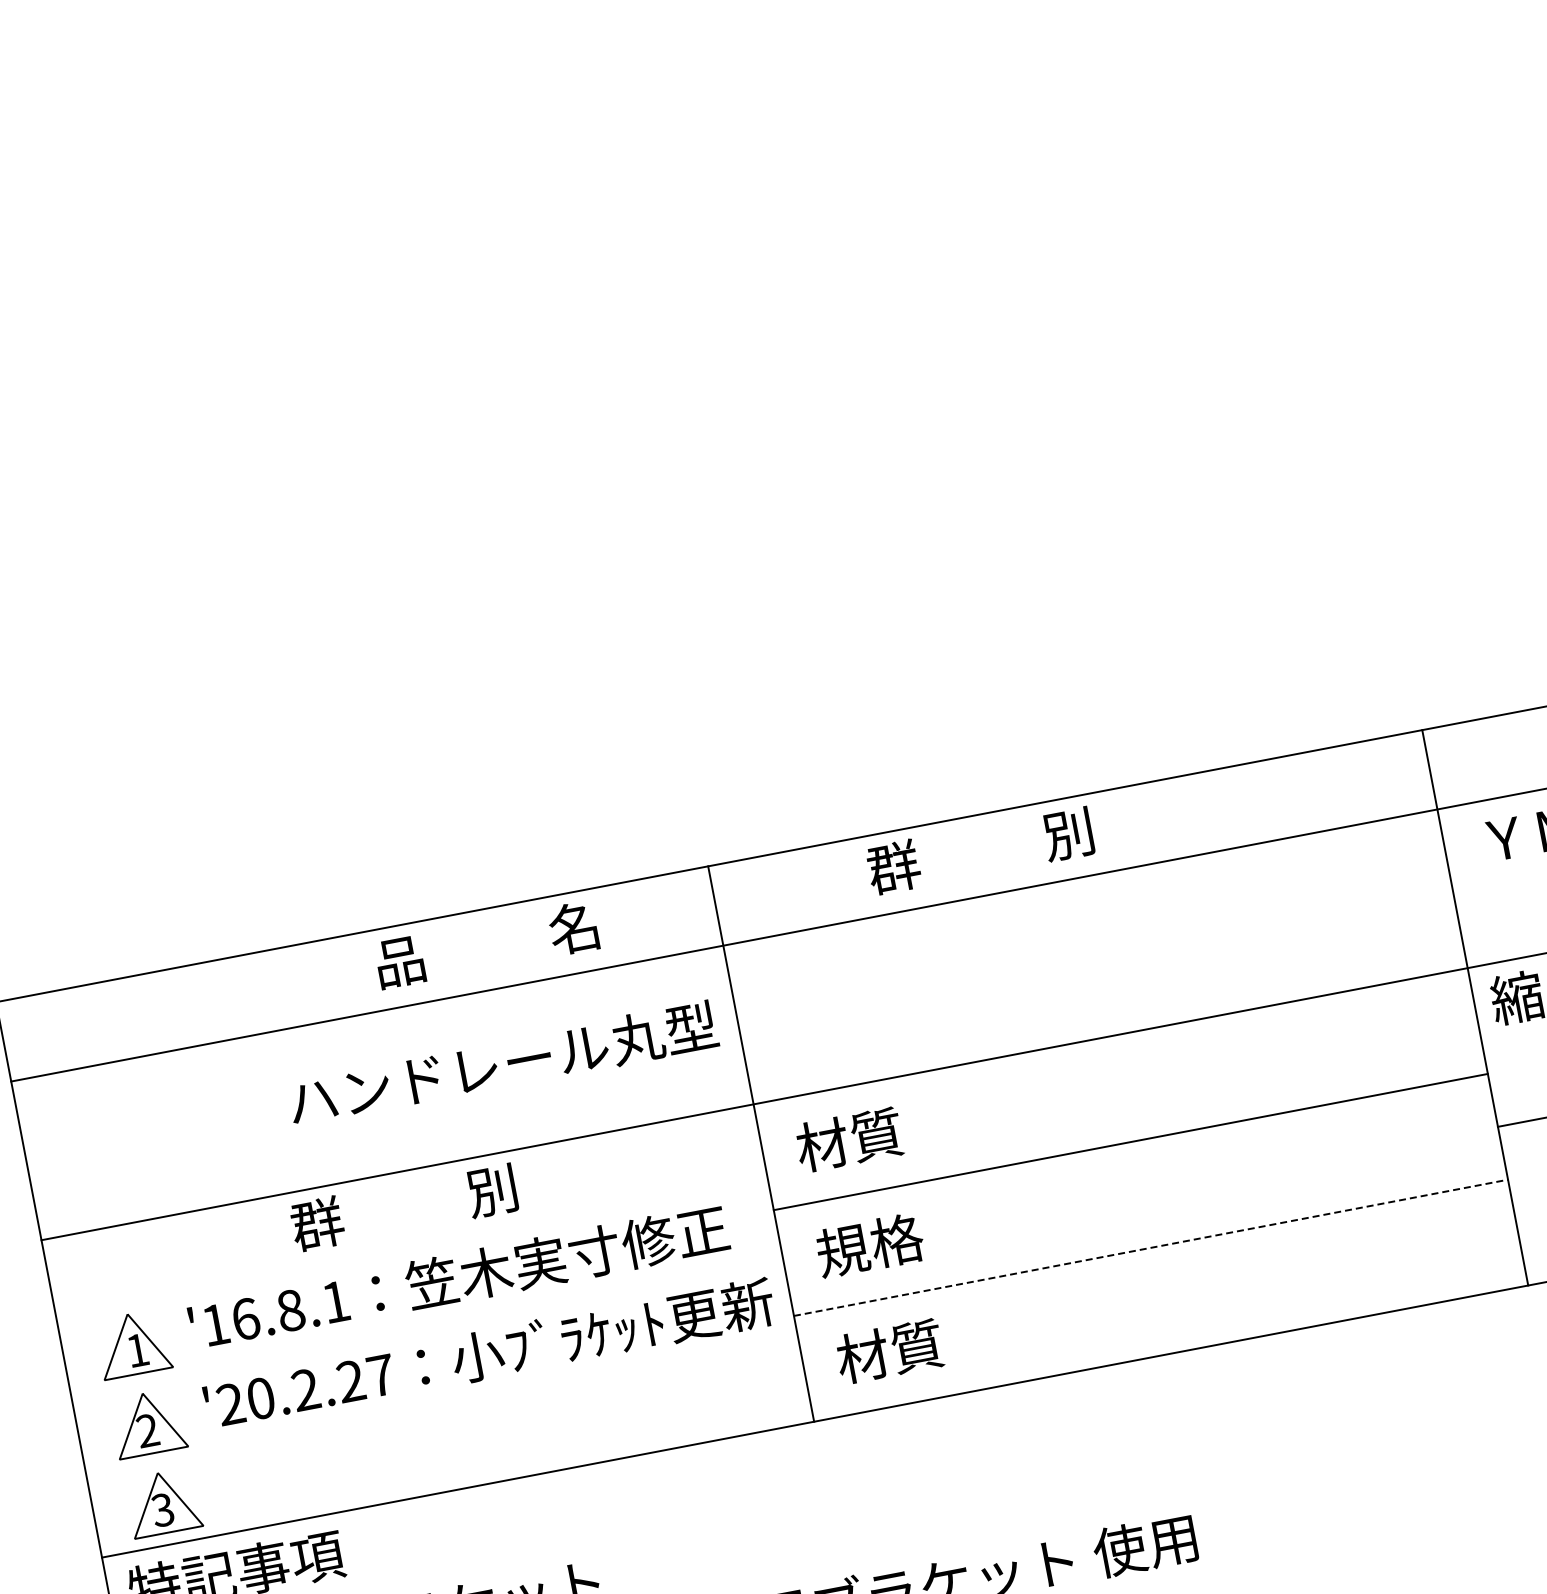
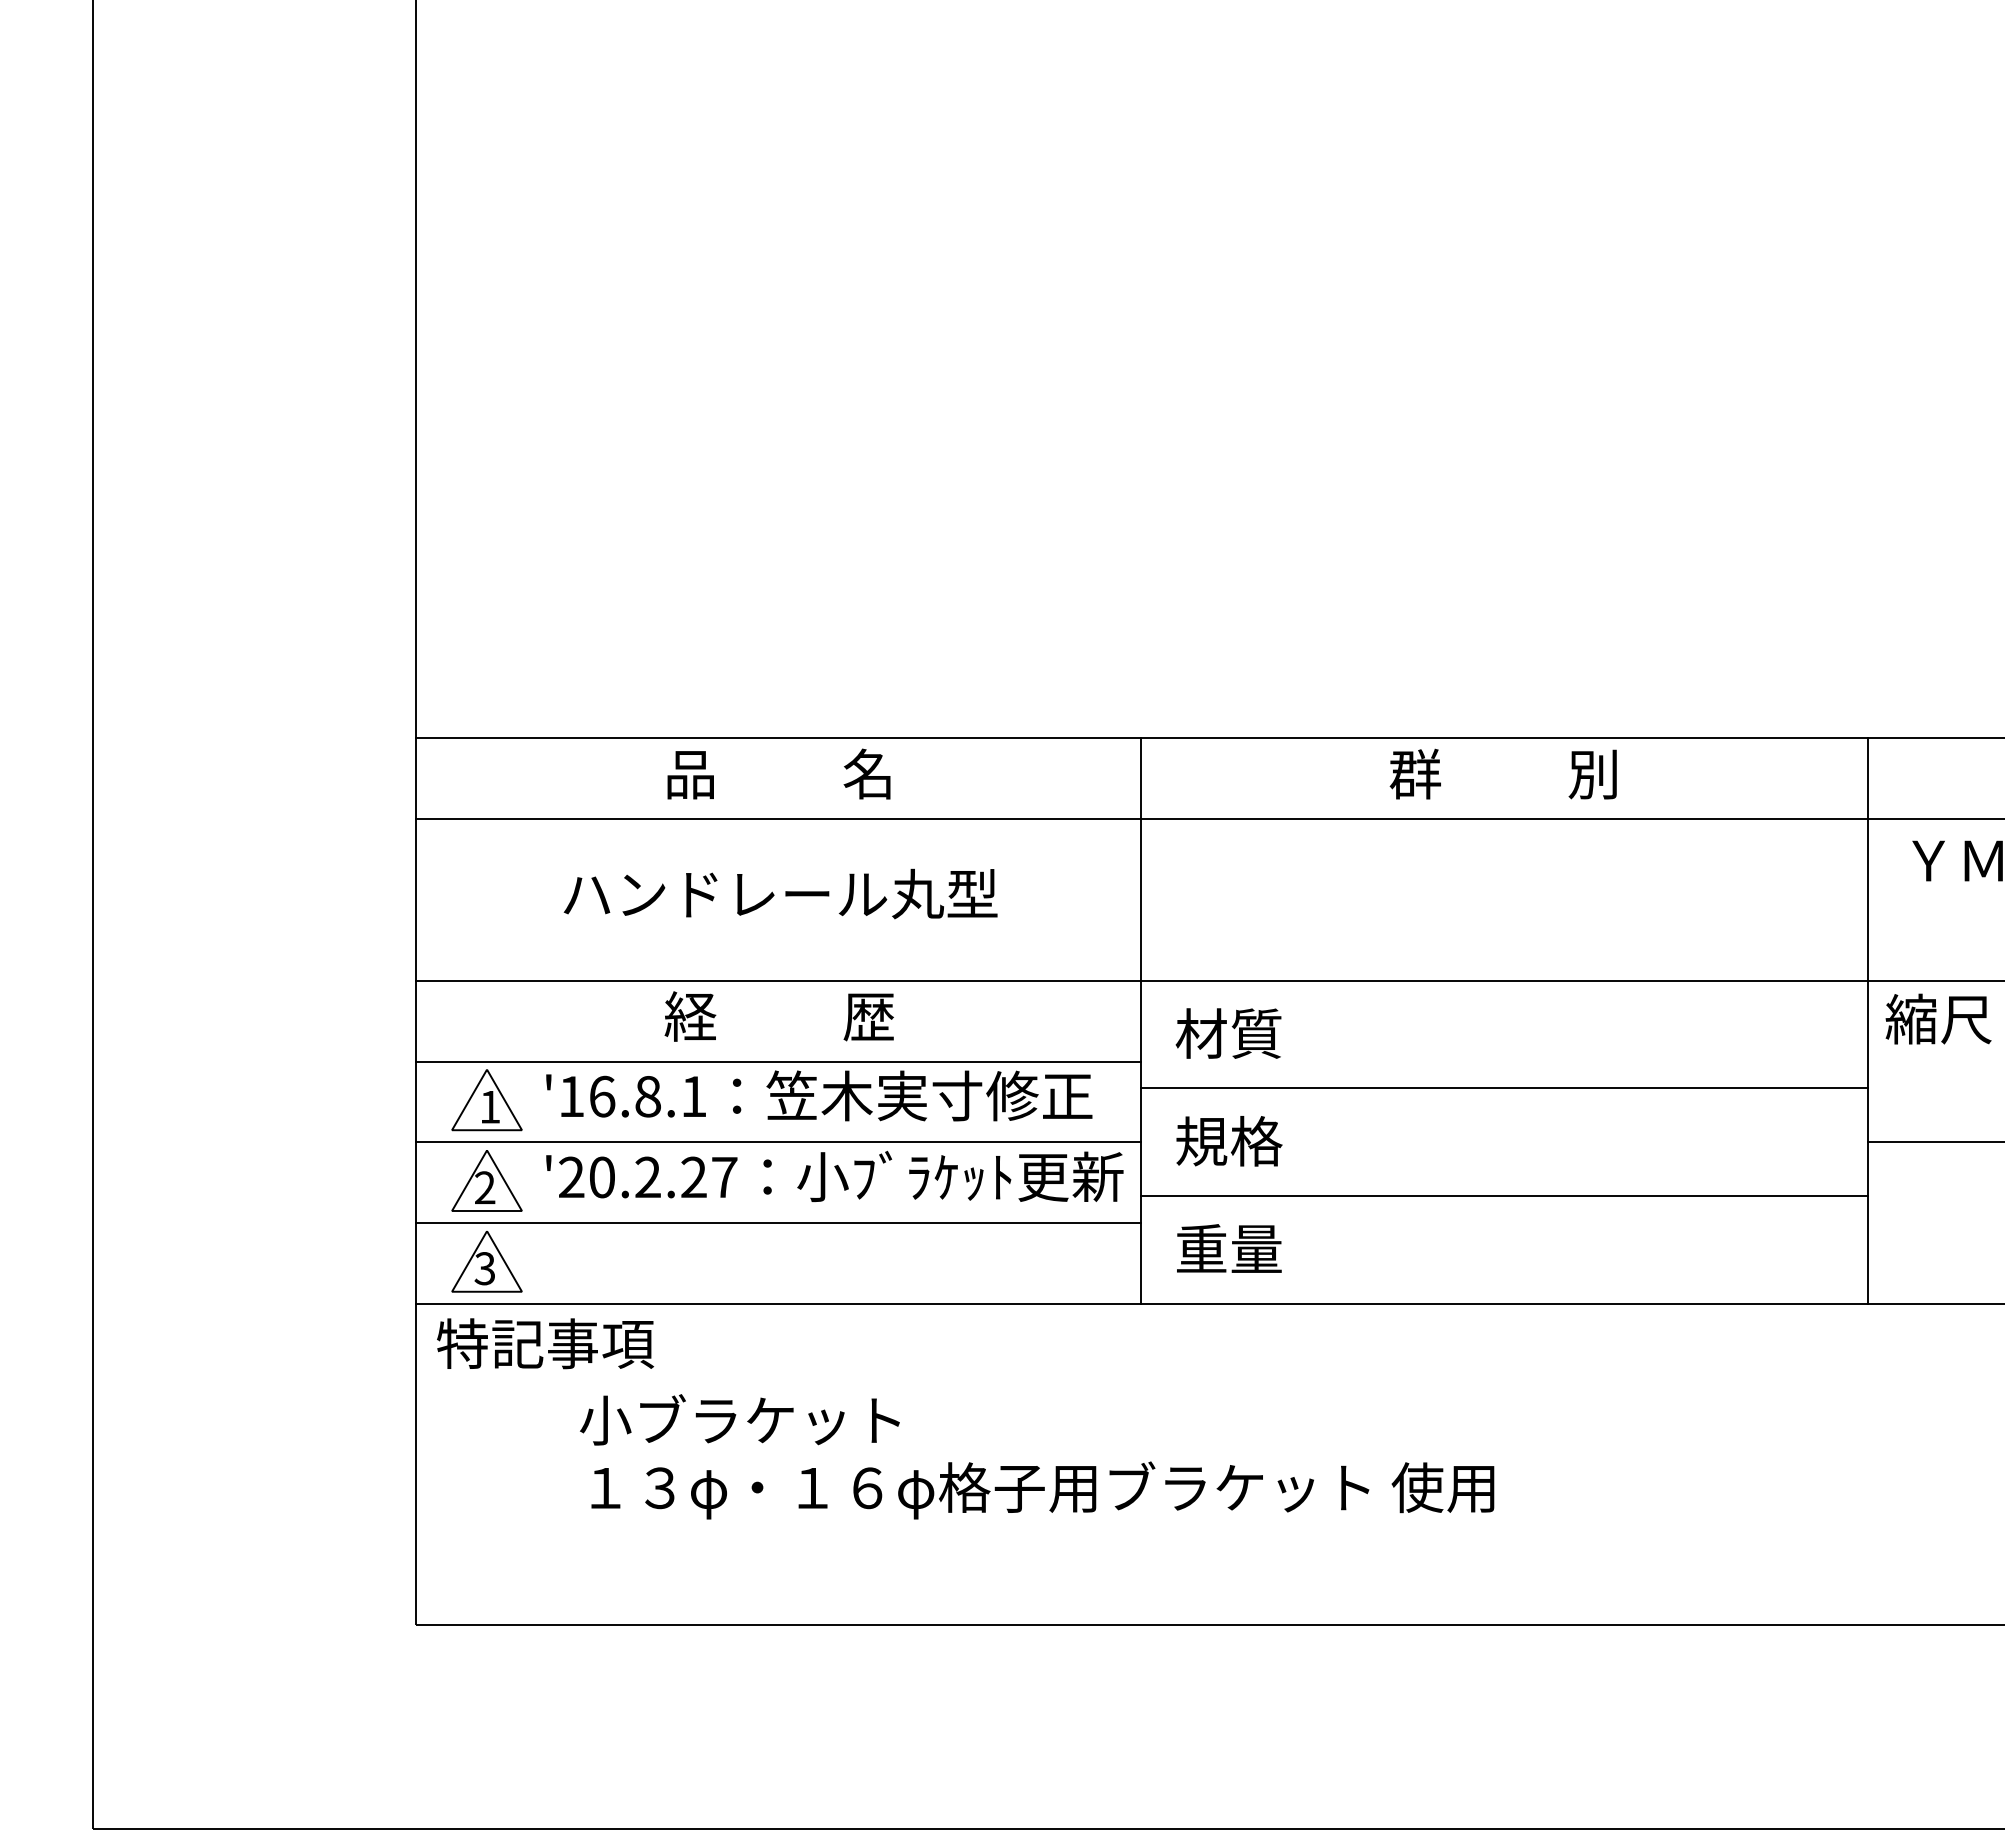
text: (979, 850) -> (1502, 773), moved
text: (486, 944) -> (778, 773), moved
text: (502, 1063) -> (780, 893), moved
text: (403, 1207) -> (778, 1016), 群          別 -> 経          歴
line: (1151, 1248) -> (1505, 1196), dashed -> solid
line: (412, 1251) -> (778, 1061), added
line: (427, 1331) -> (778, 1142), added
text: (889, 1350) -> (1228, 1248), 材質 -> 重量
line: (442, 1410) -> (778, 1223), added

